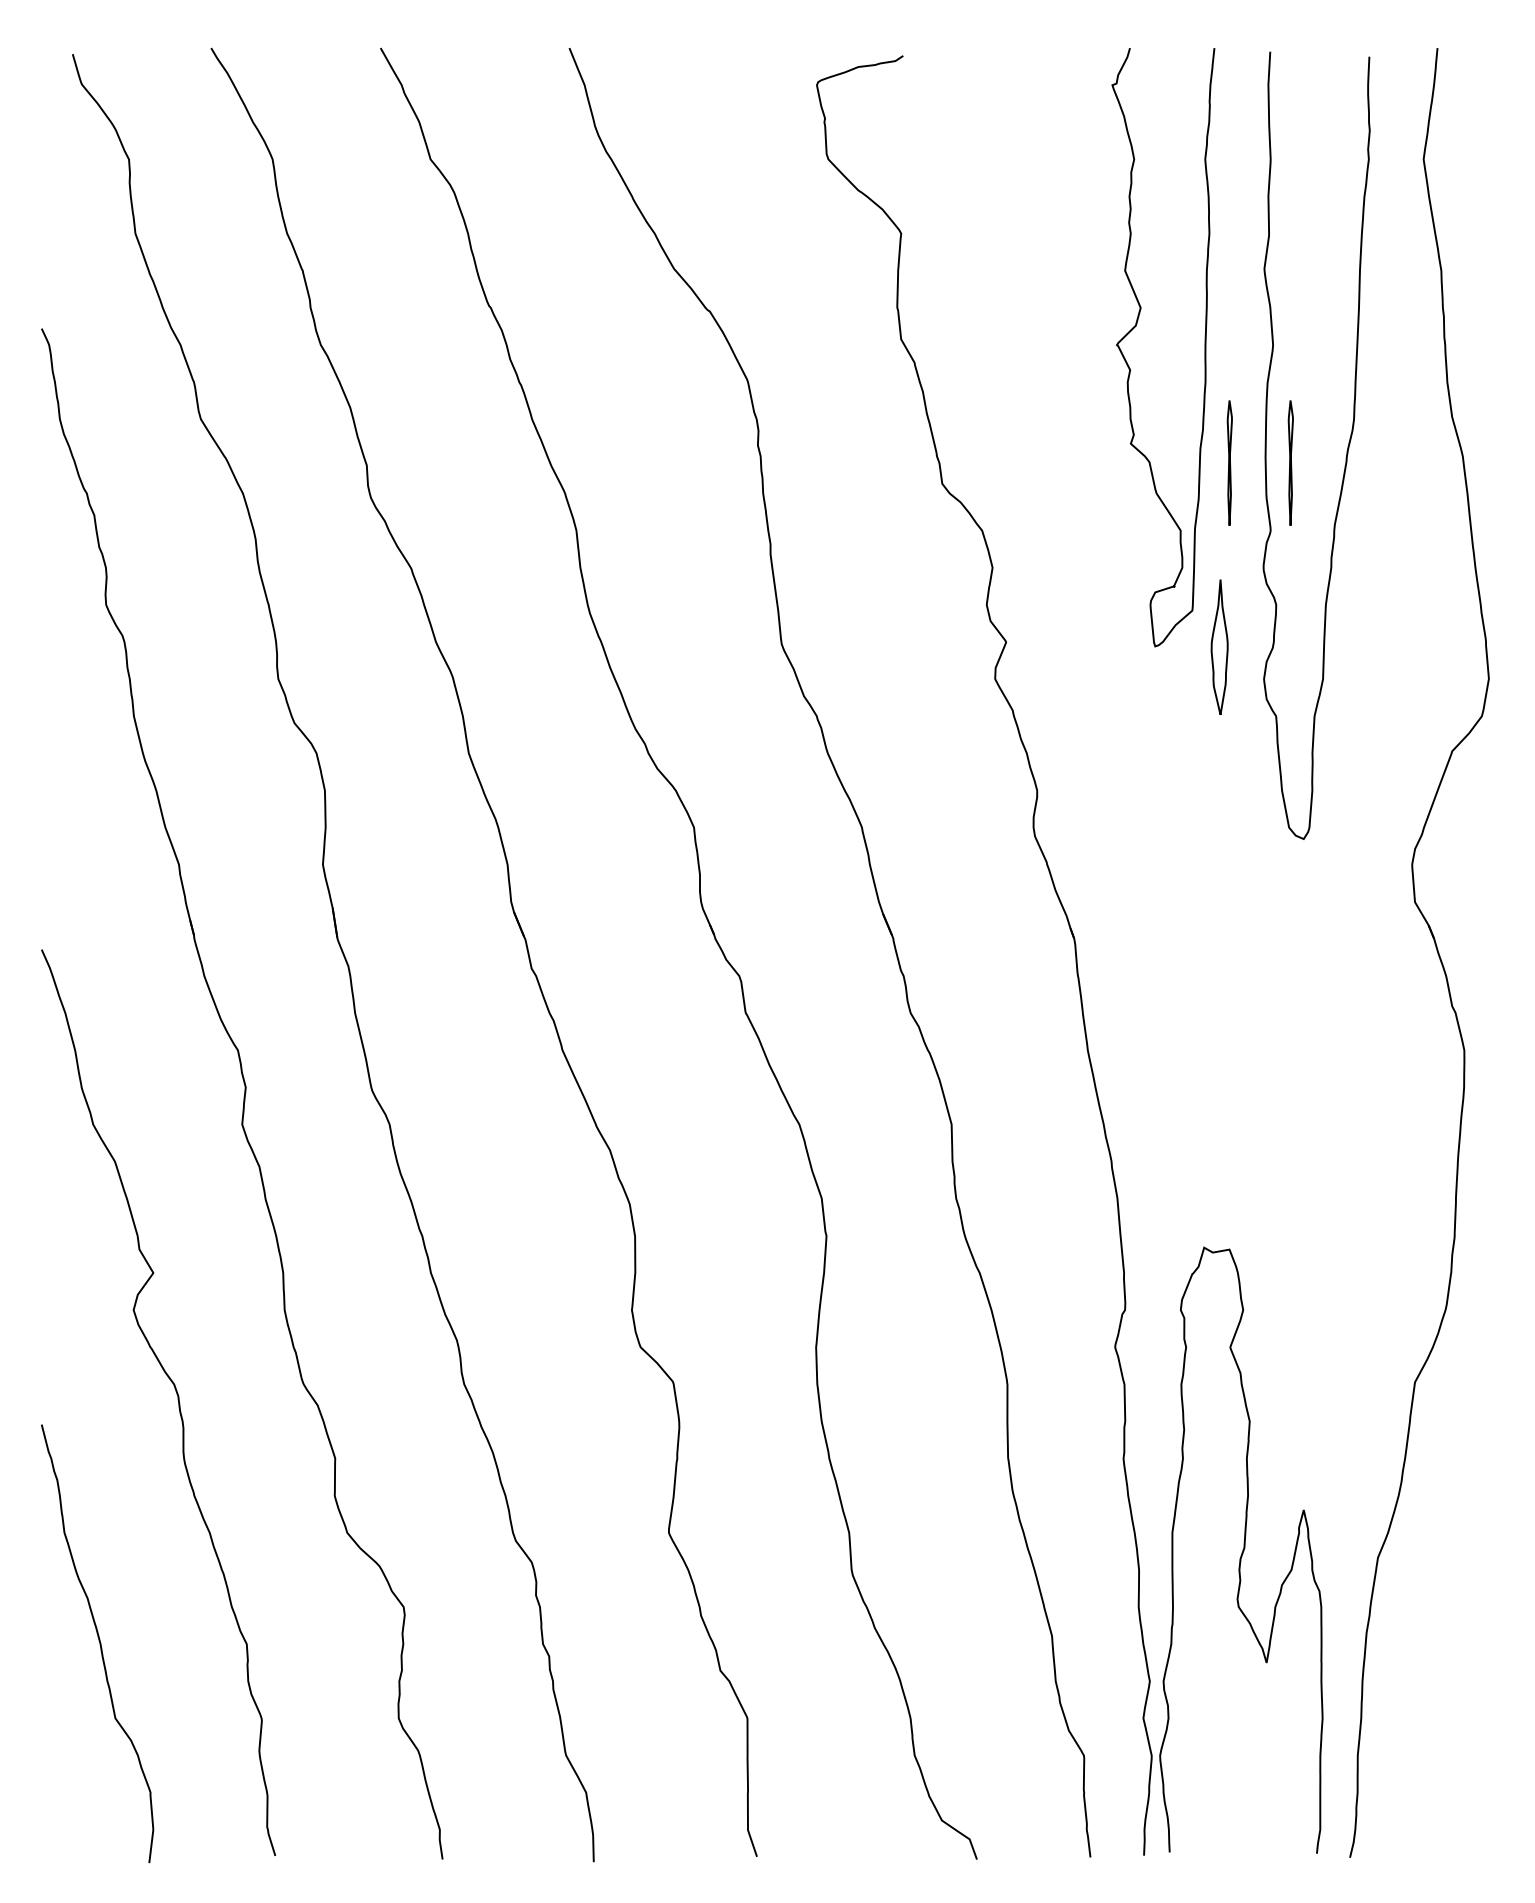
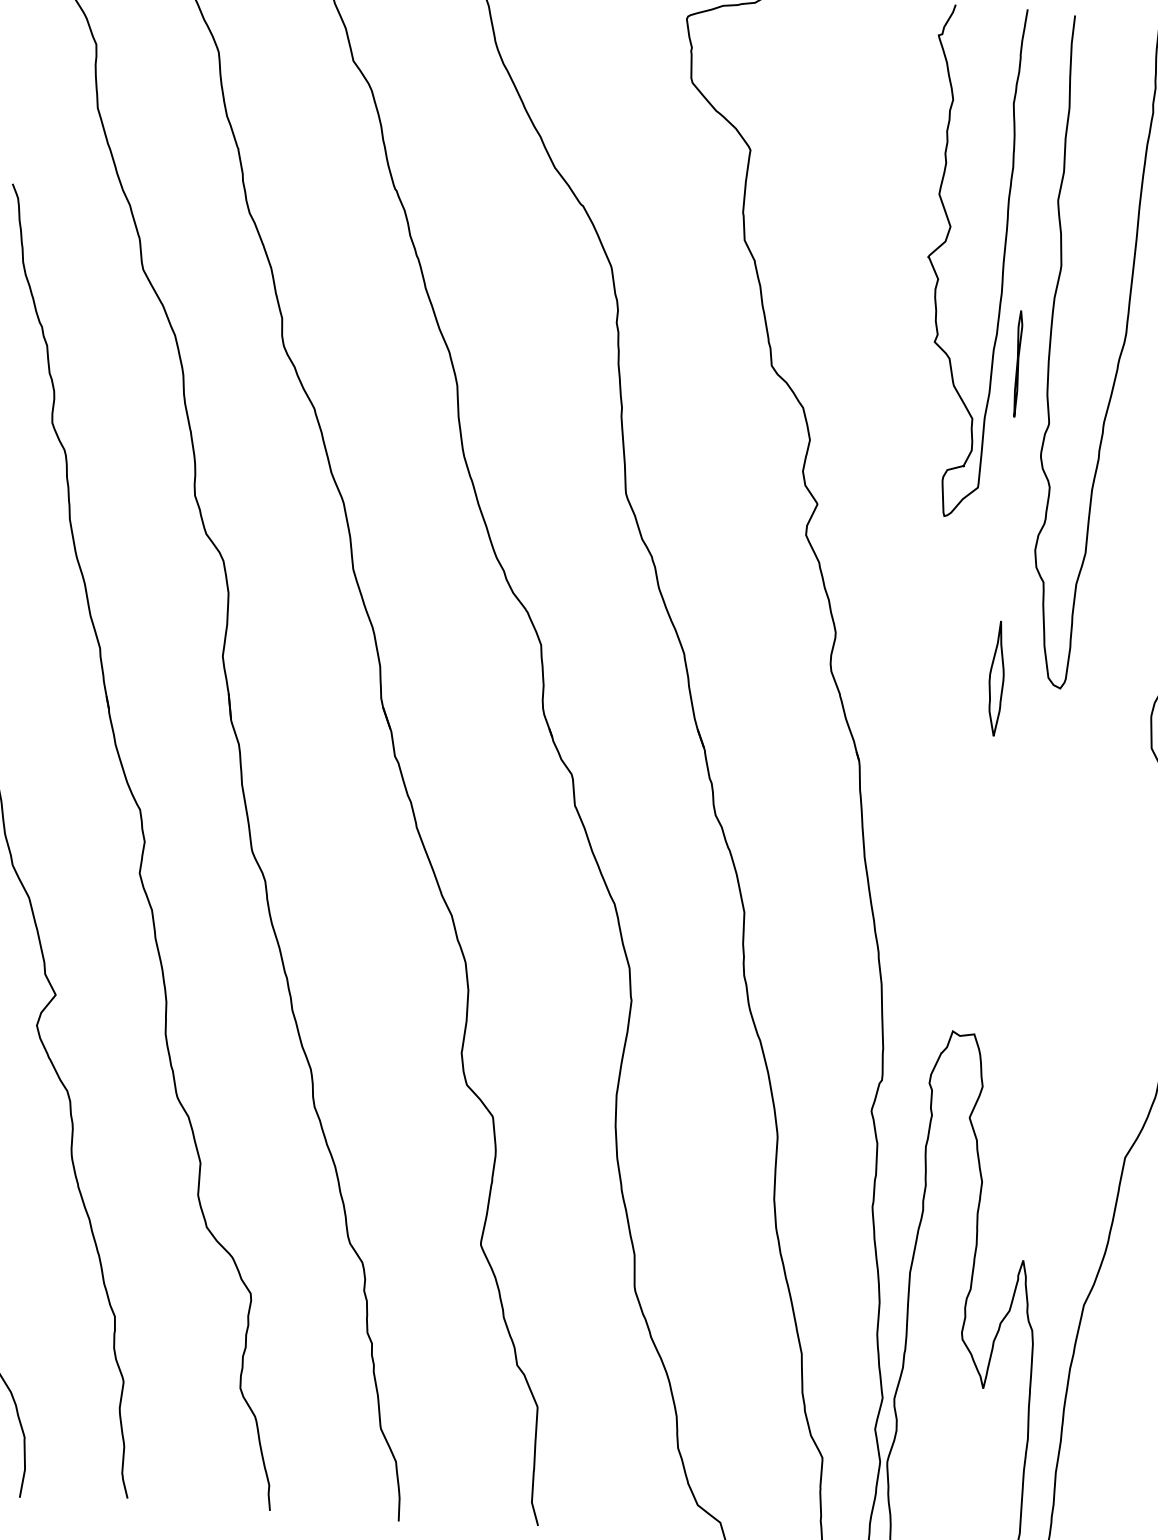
part: (1290, 462) -> (1069, 366), removed
part: (1219, 646) -> (996, 677), moved

